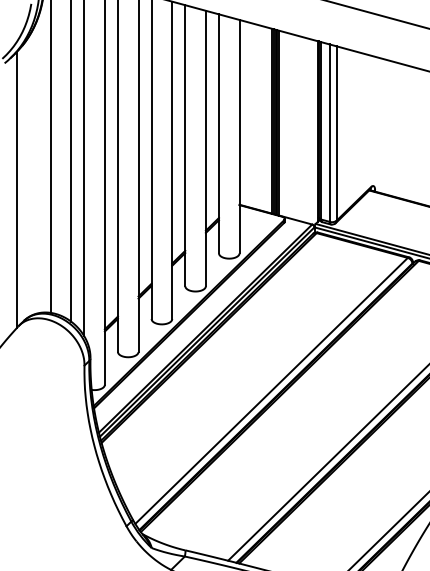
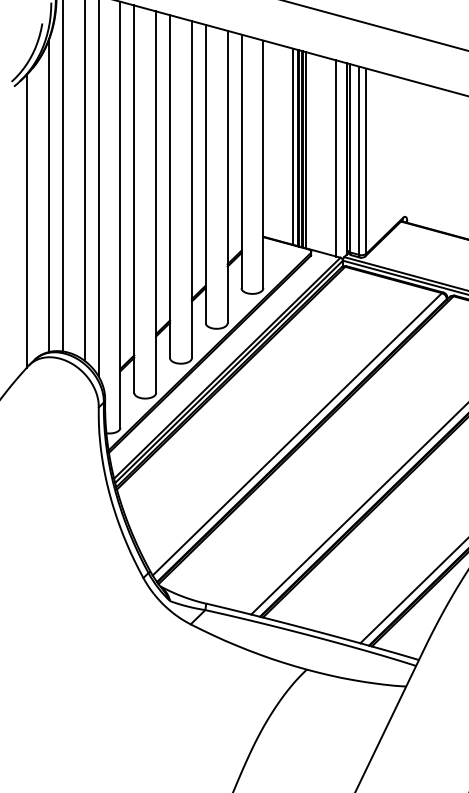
line: (267, 119) -> (293, 146), added
line: (308, 131) -> (336, 158), added
line: (37, 165) -> (48, 195), added

